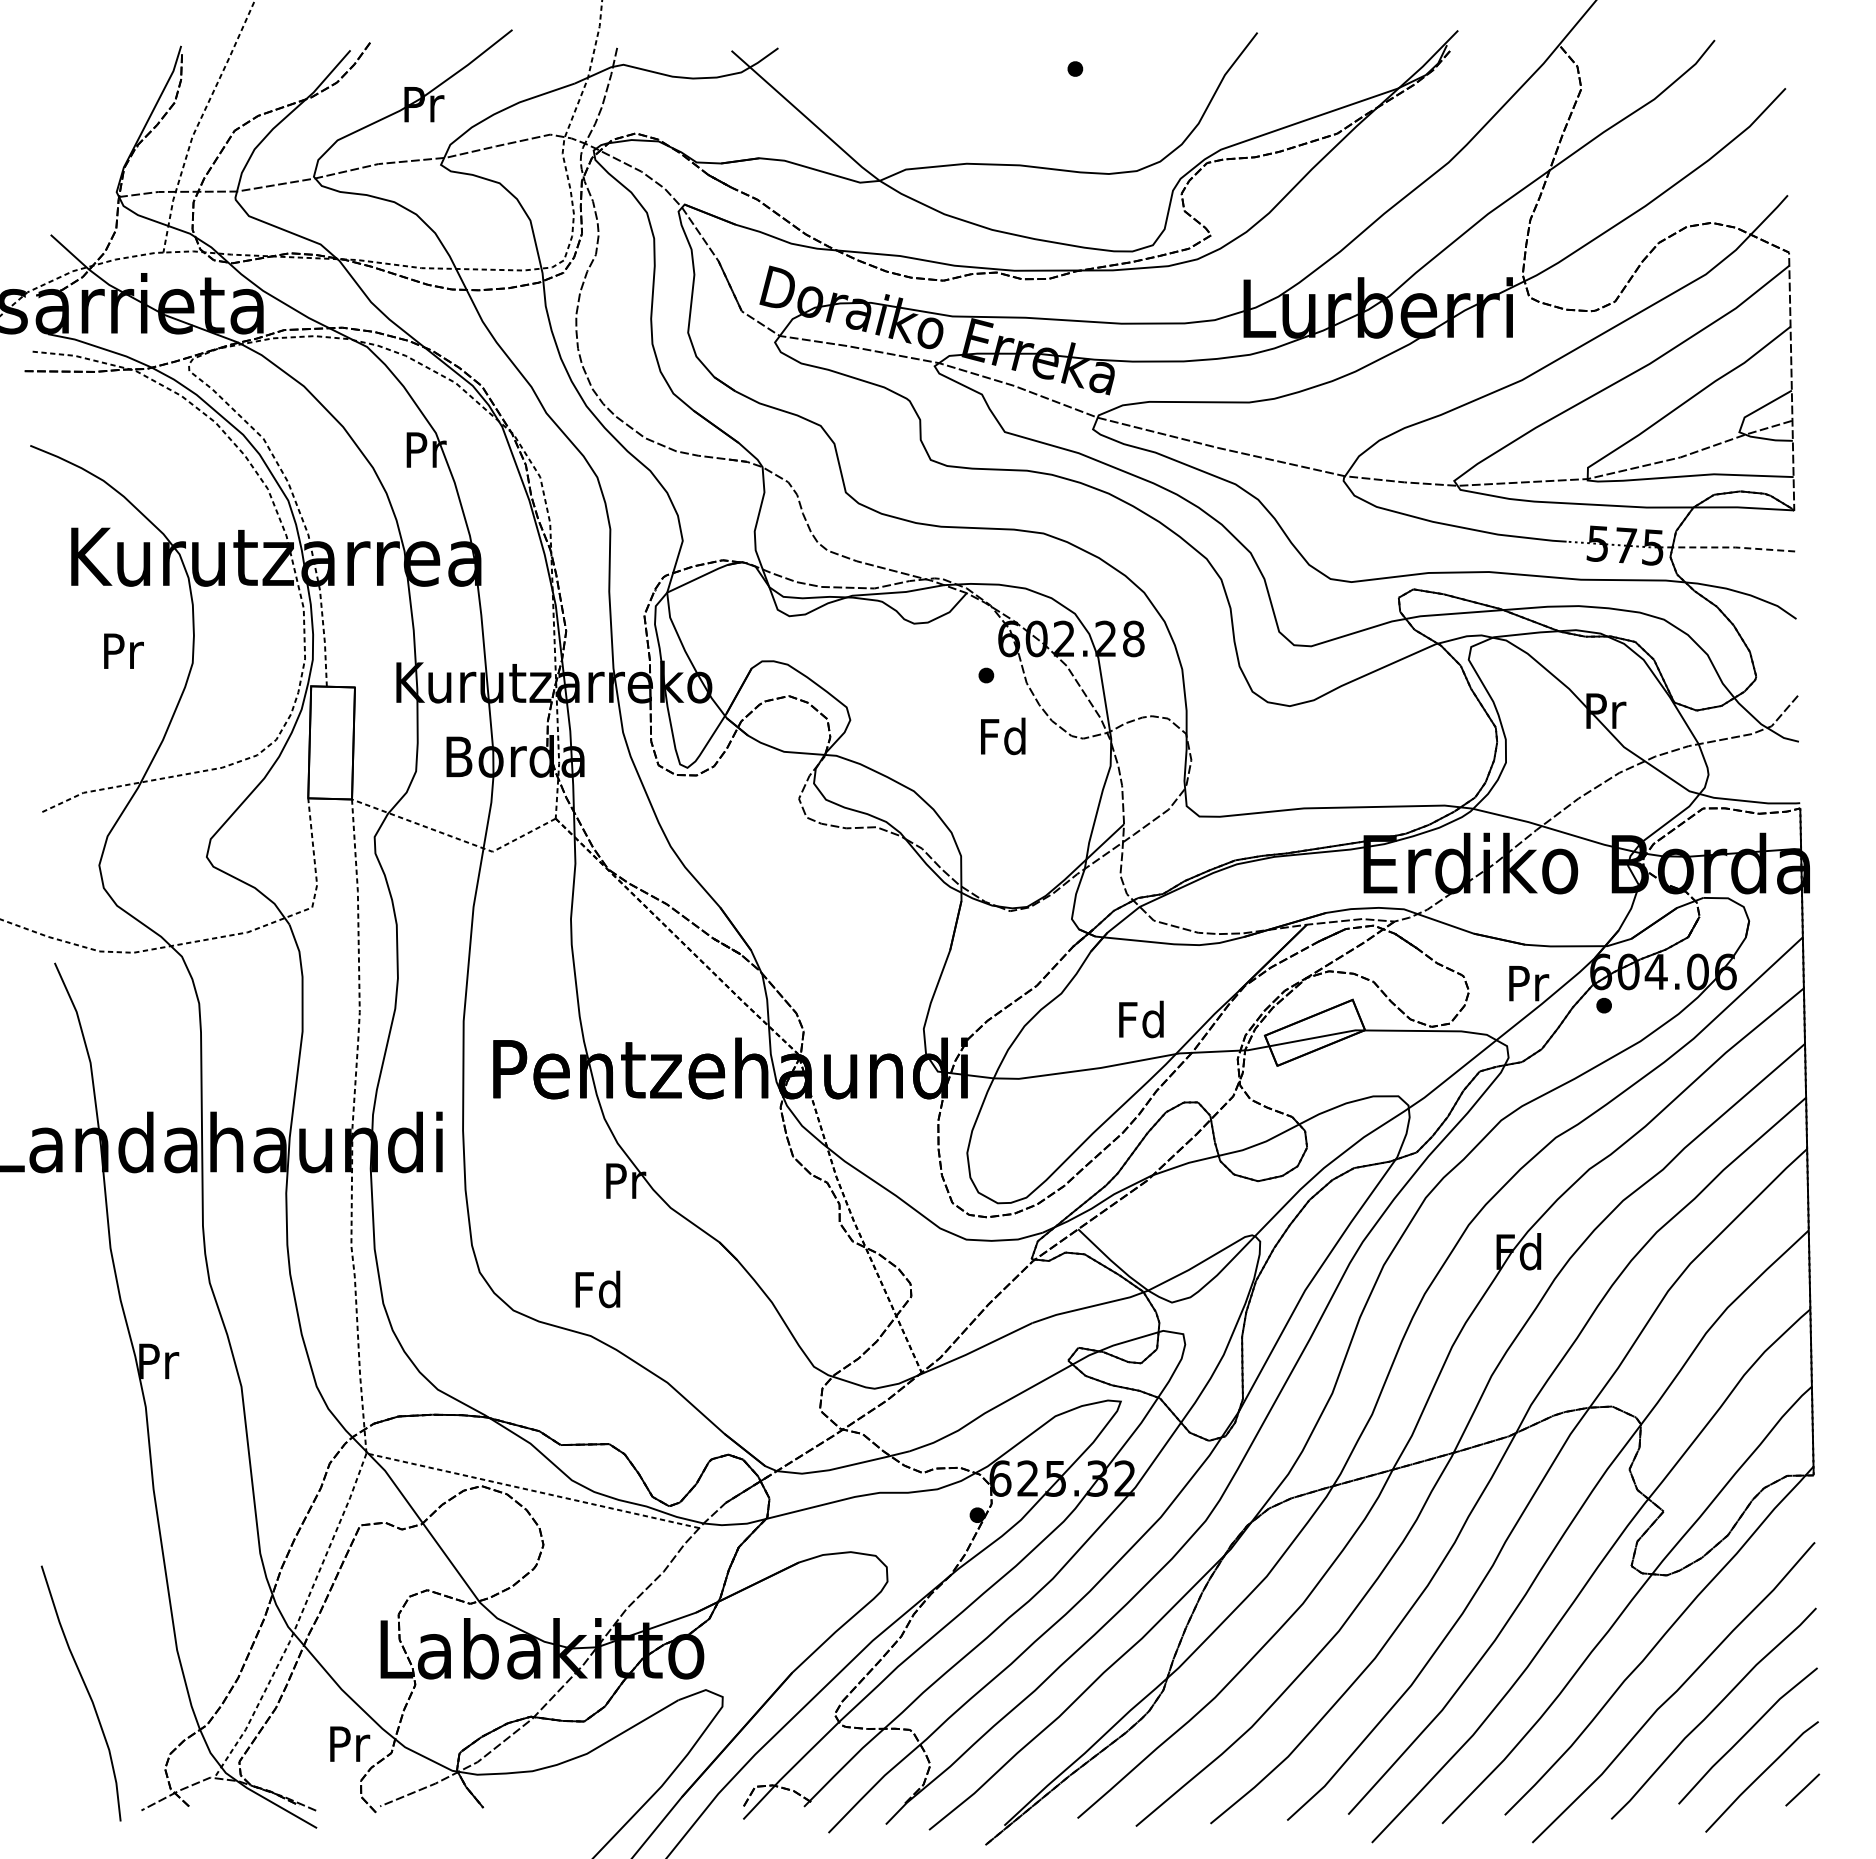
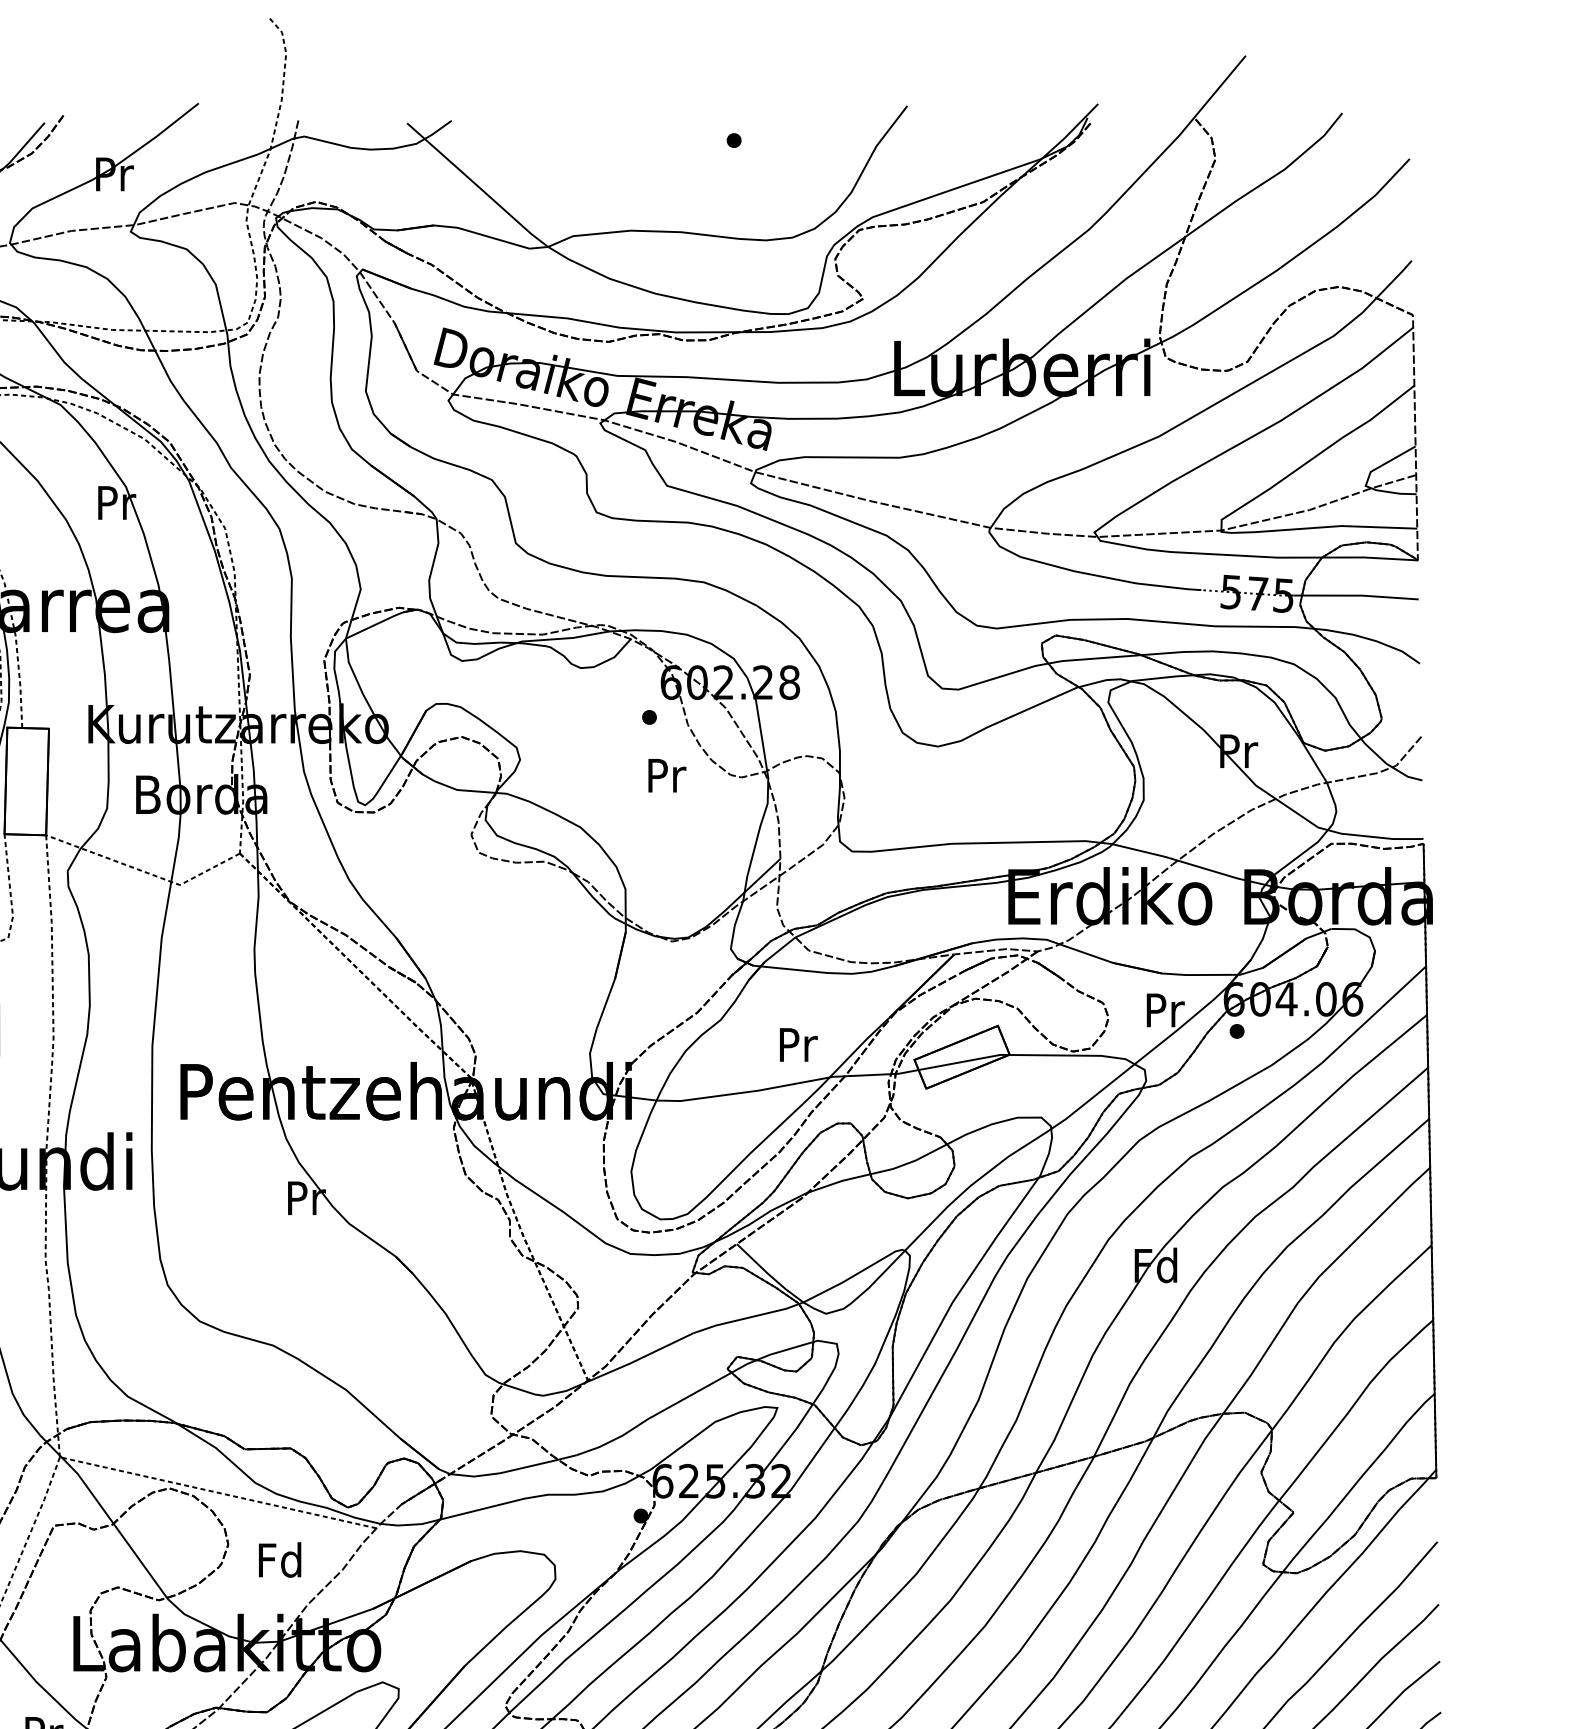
line: (1729, 547) -> (1356, 595), dashed -> solid
text: (1003, 736) -> (665, 775), Fd -> Pr
text: (1141, 1019) -> (797, 1044), Fd -> Pr
text: (597, 1289) -> (279, 1560), moved

